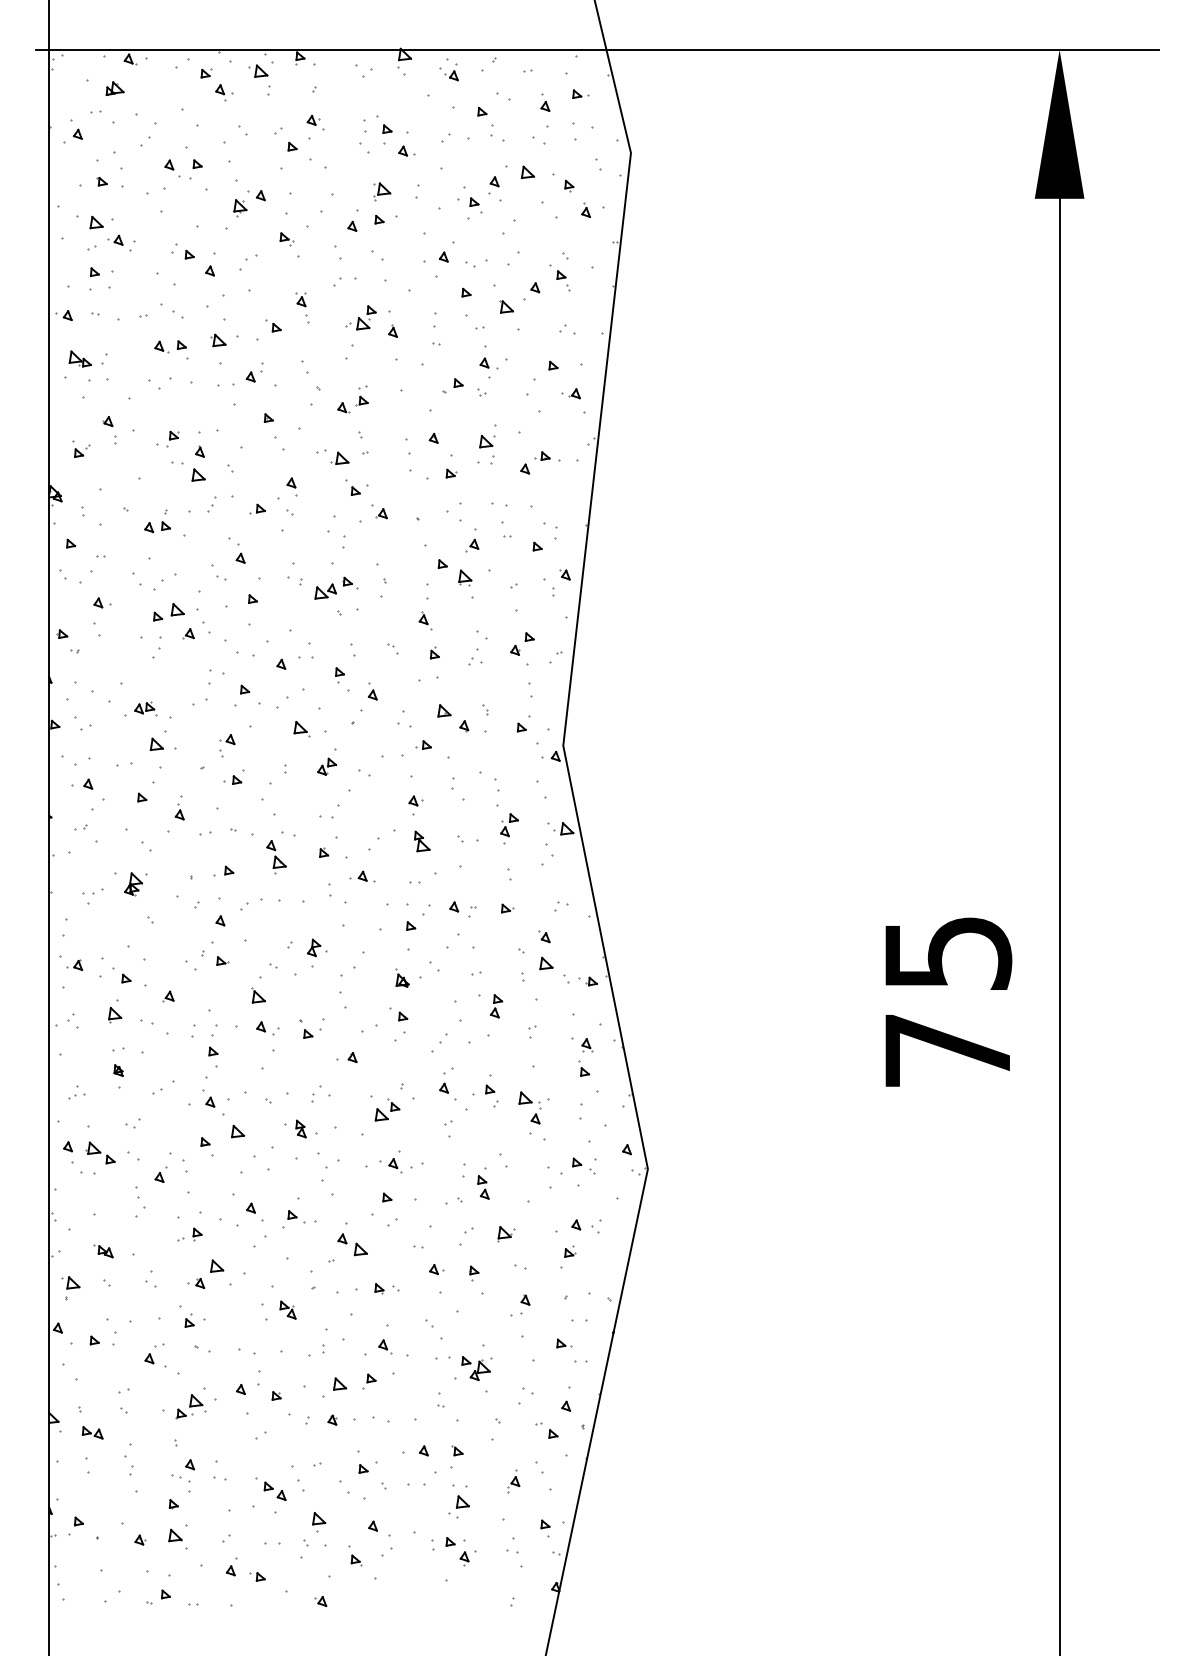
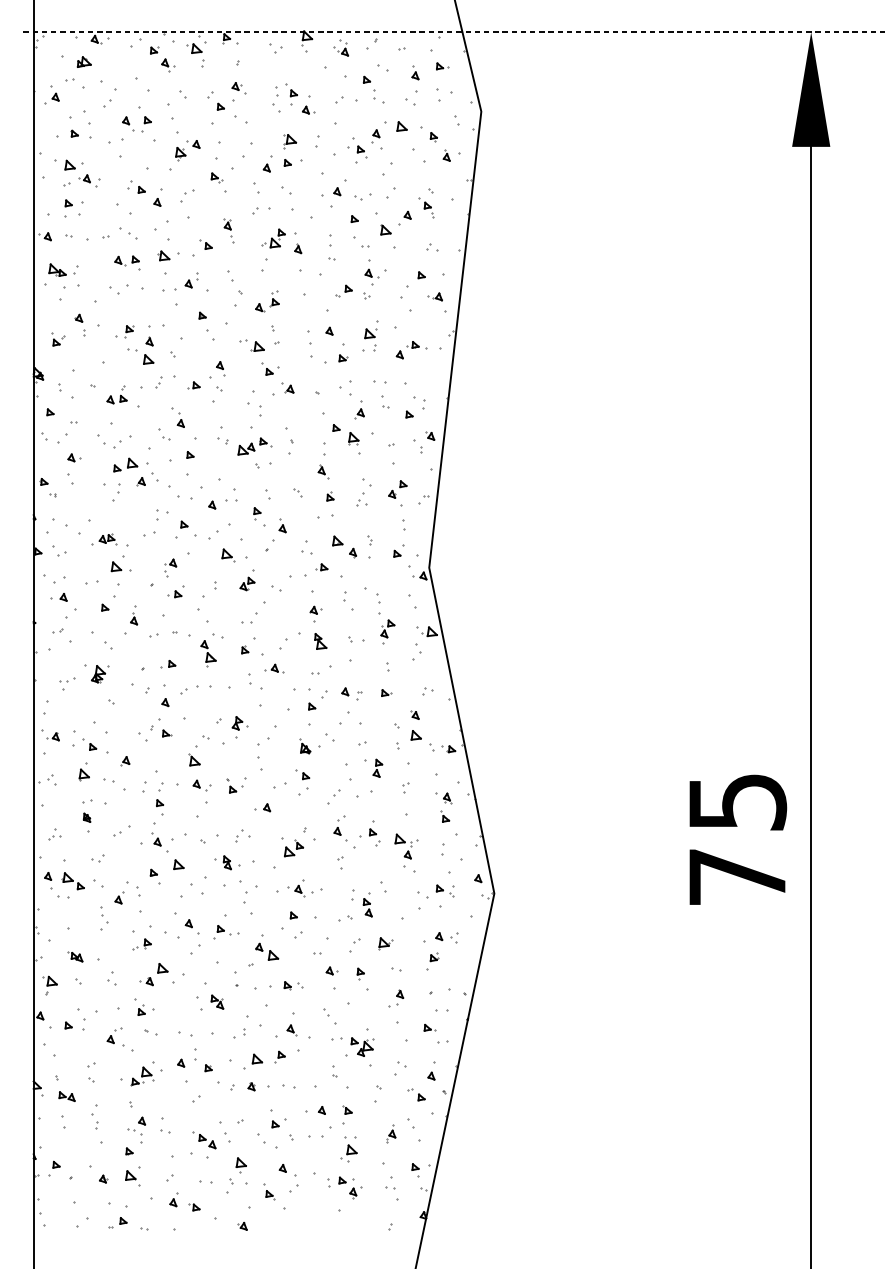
line: (597, 49) -> (455, 31), solid -> dashed
text: (948, 1001) -> (738, 839), moved

